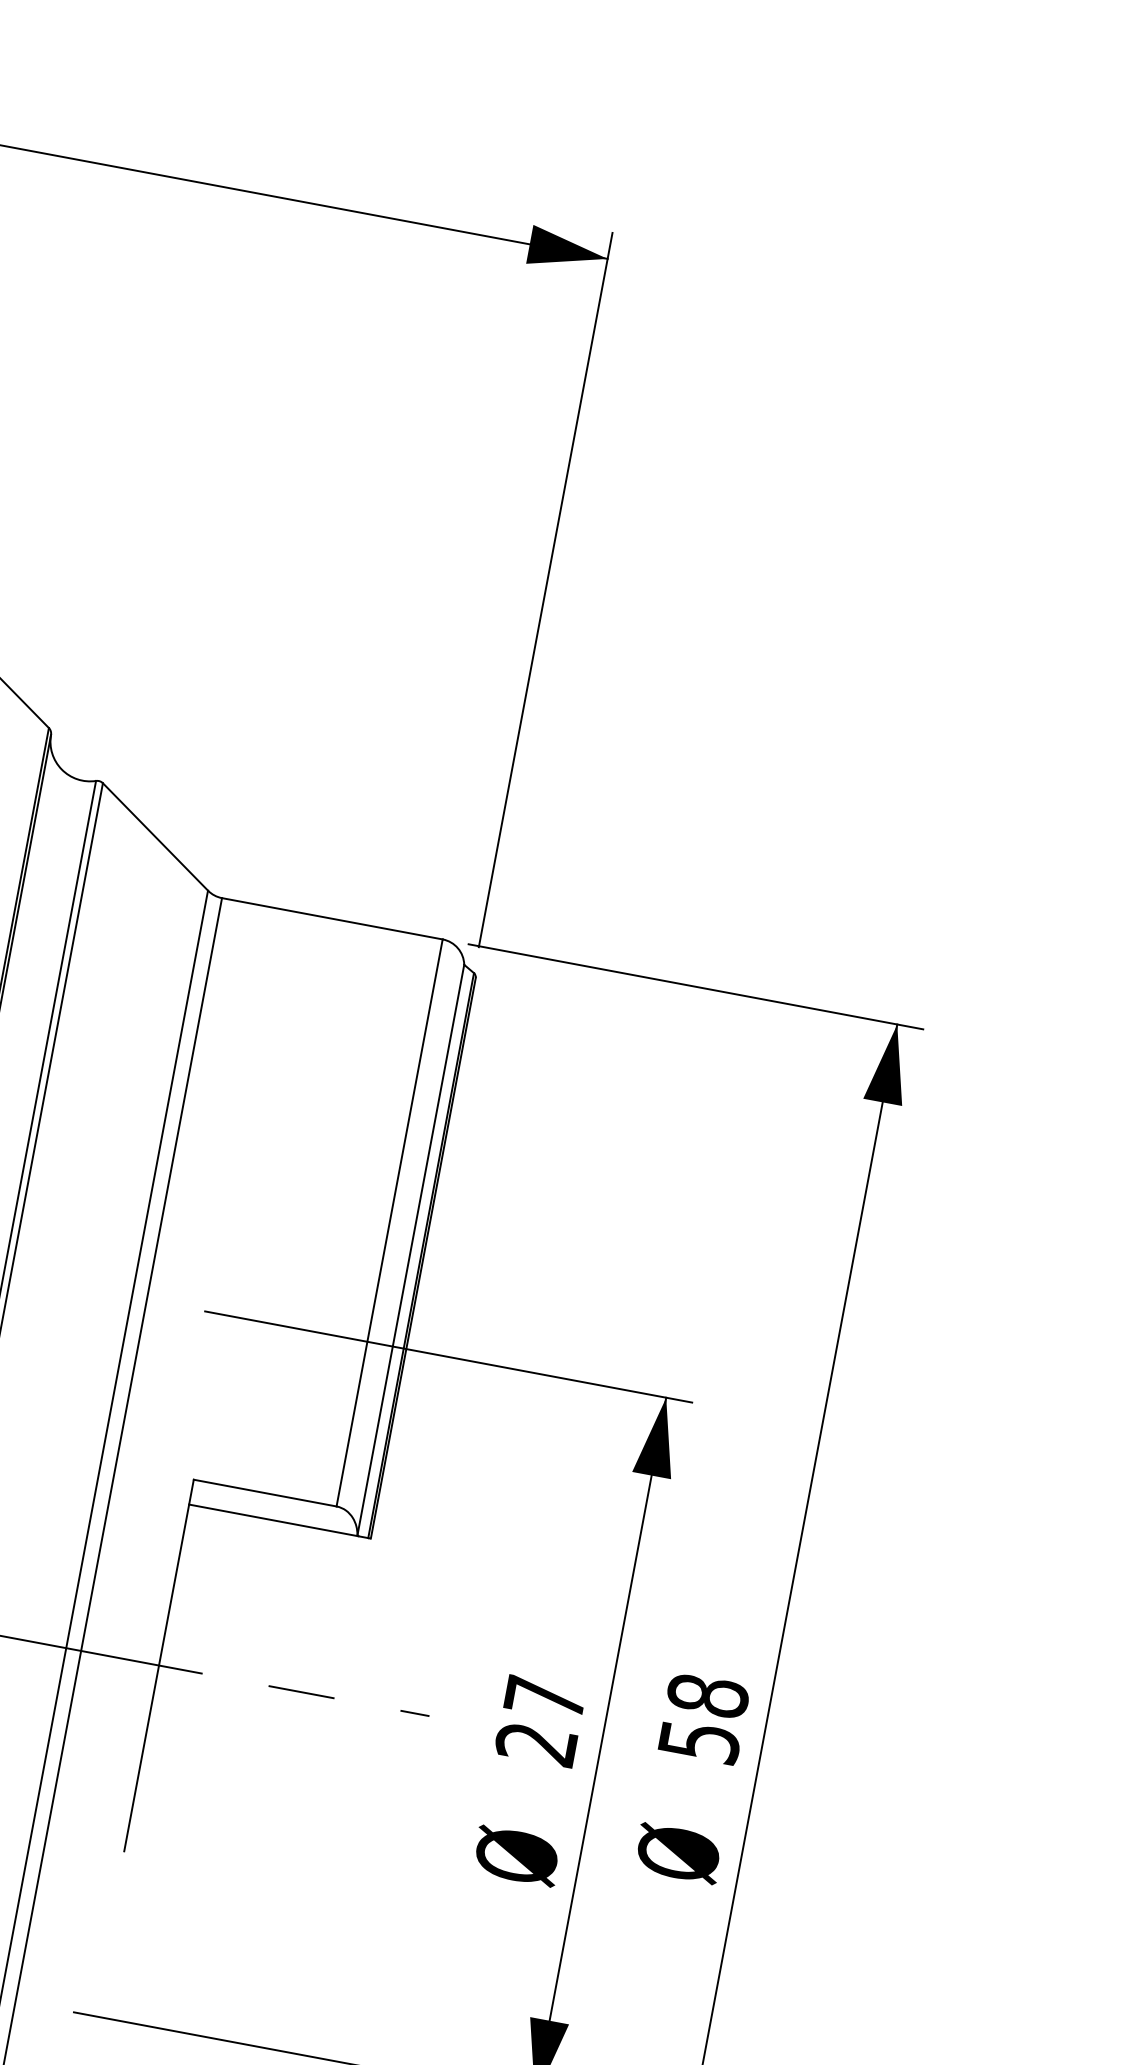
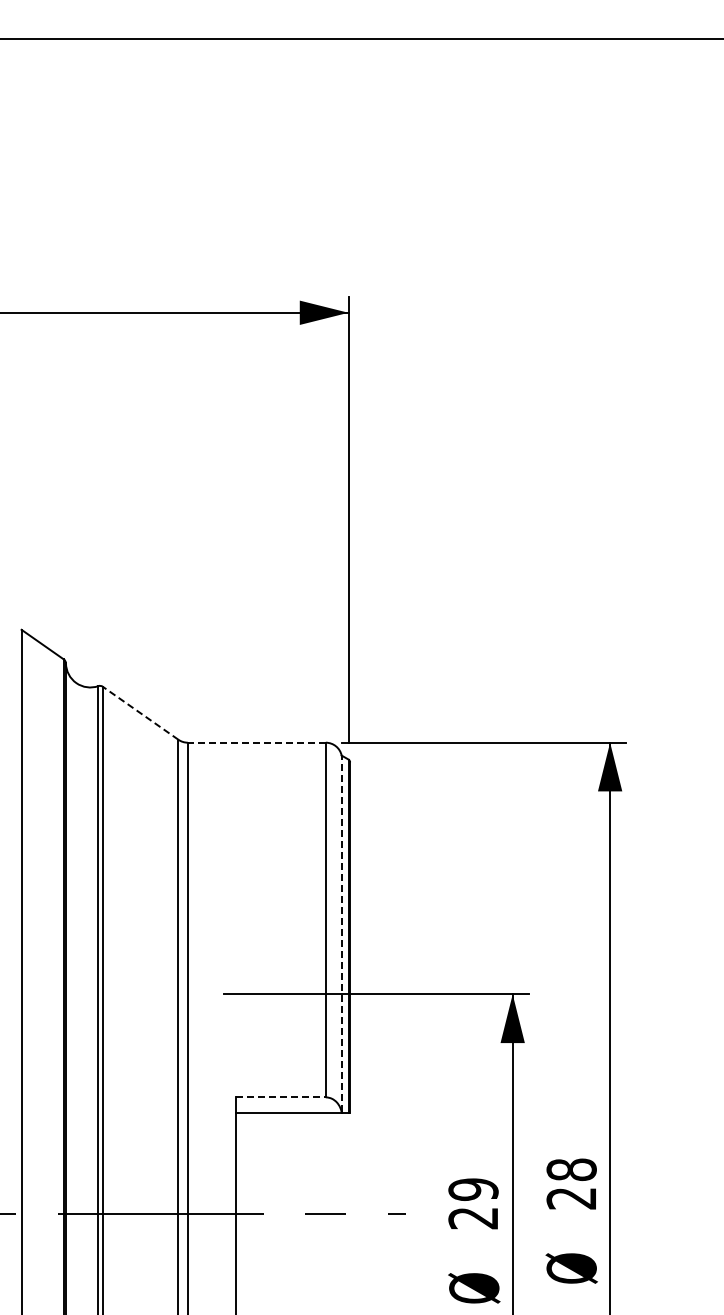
line: (155, 835) -> (140, 712), solid -> dashed
line: (331, 918) -> (256, 742), solid -> dashed
line: (410, 1249) -> (341, 933), solid -> dashed
line: (265, 1493) -> (281, 1097), solid -> dashed
text: (545, 1697) -> (473, 1189), 27 -> 29
text: (699, 1741) -> (571, 1198), 58 -> 28

